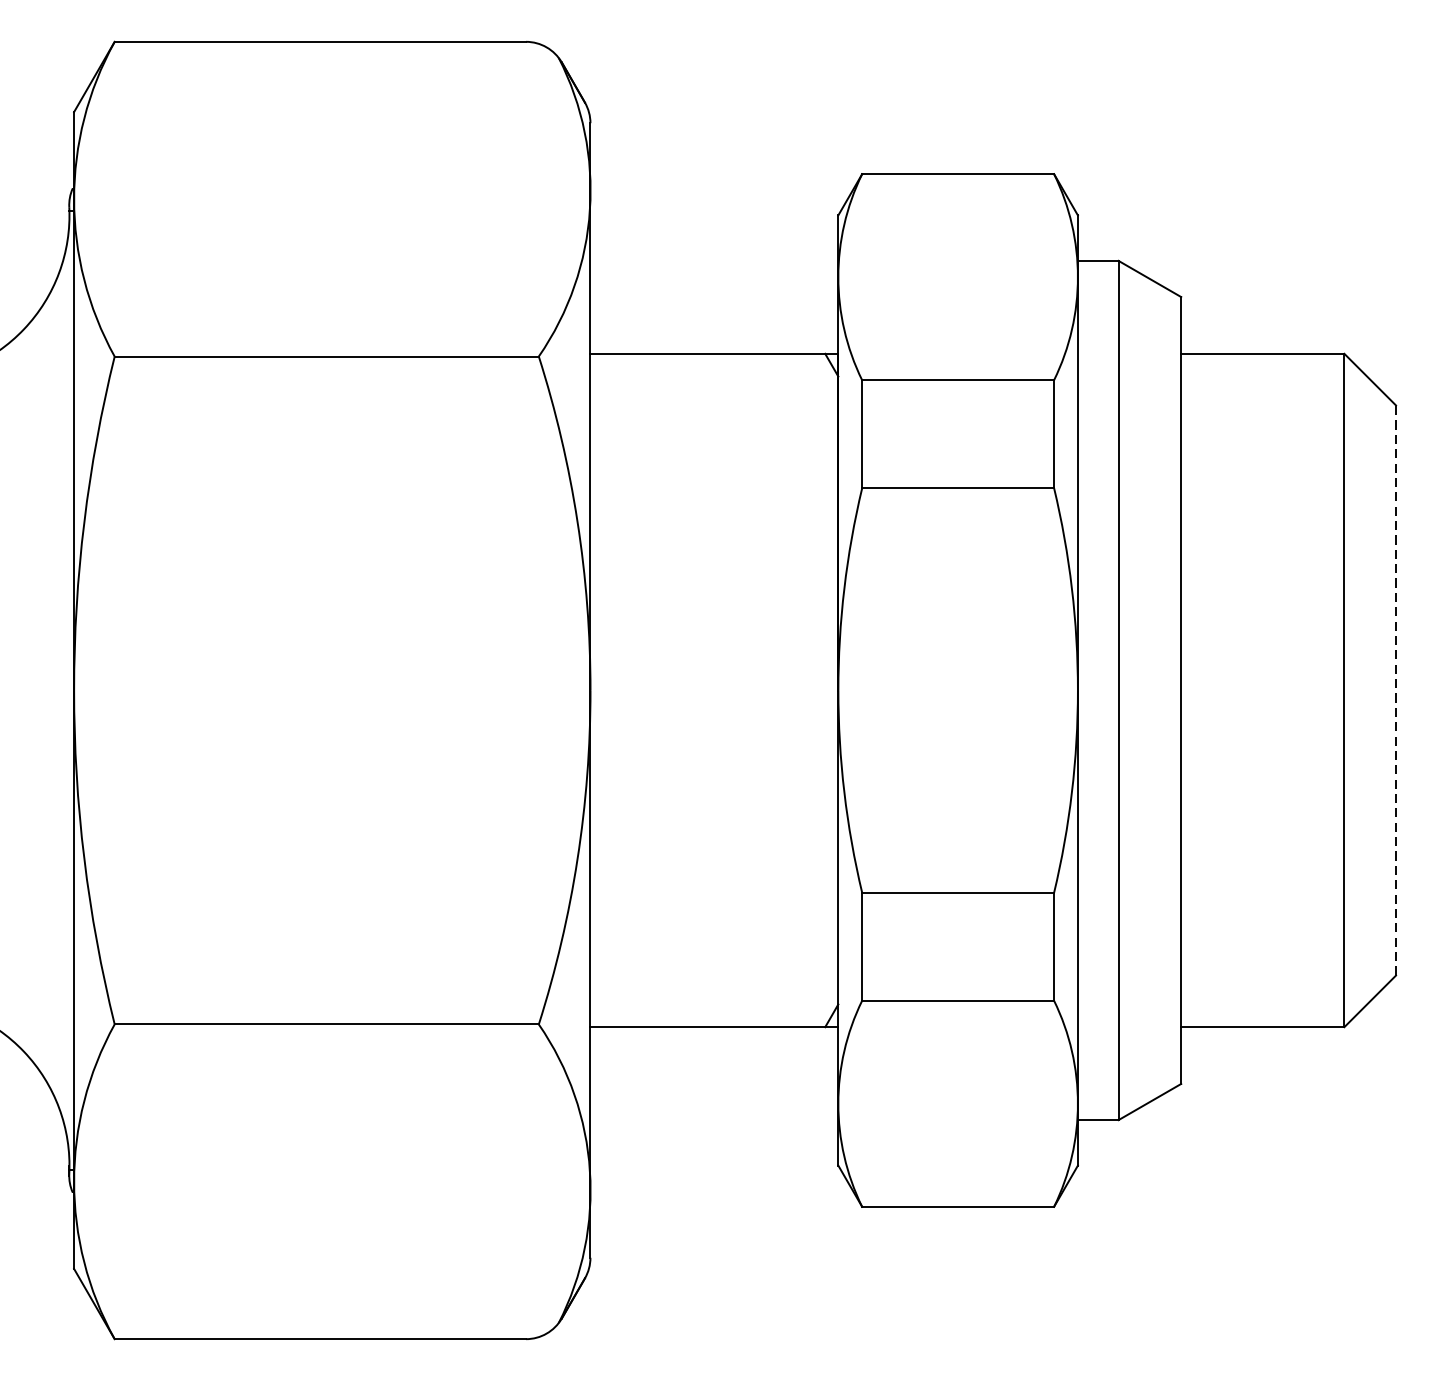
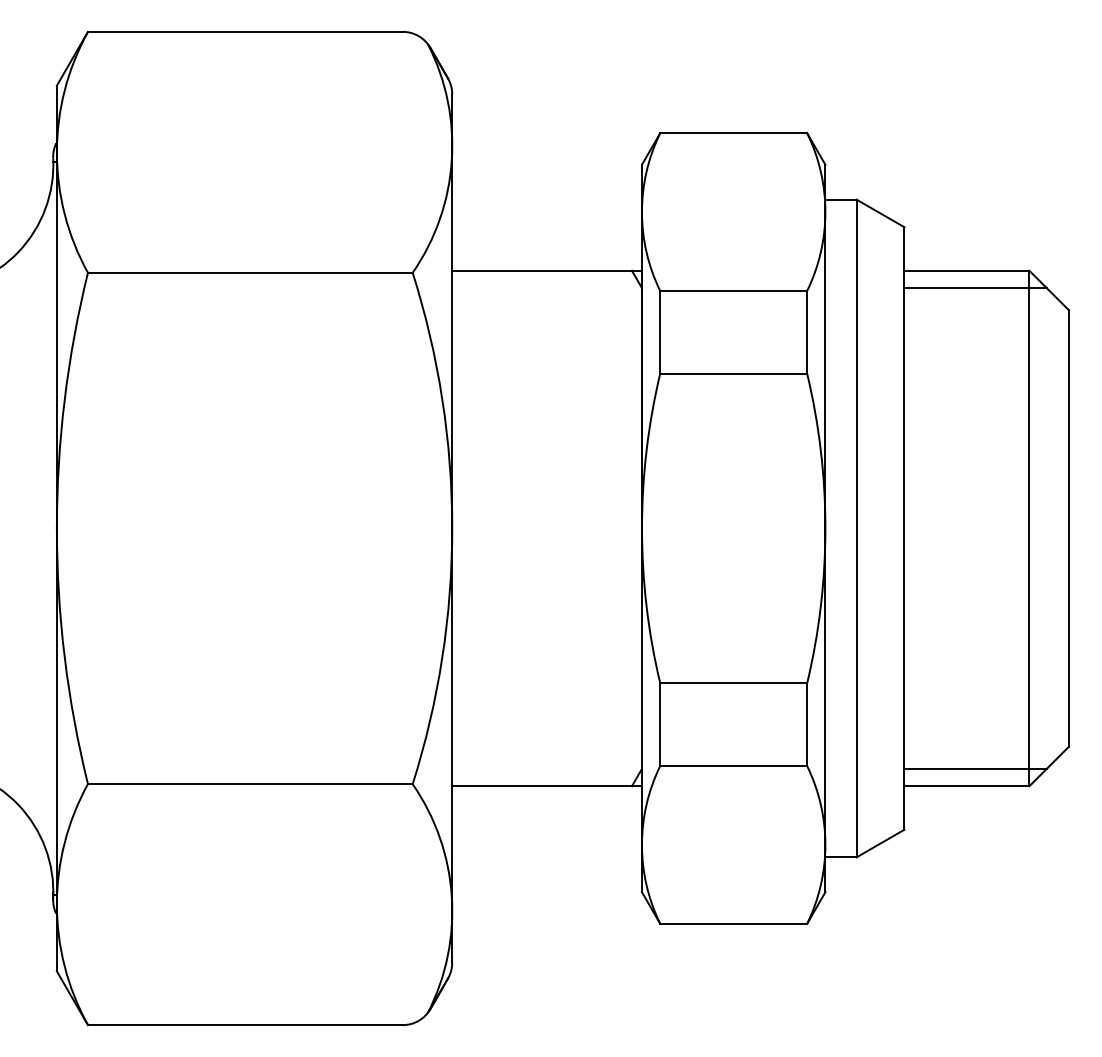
line: (1273, 377) -> (975, 288), added
line: (1395, 690) -> (1068, 528), dashed -> solid
line: (1273, 1003) -> (975, 768), added

